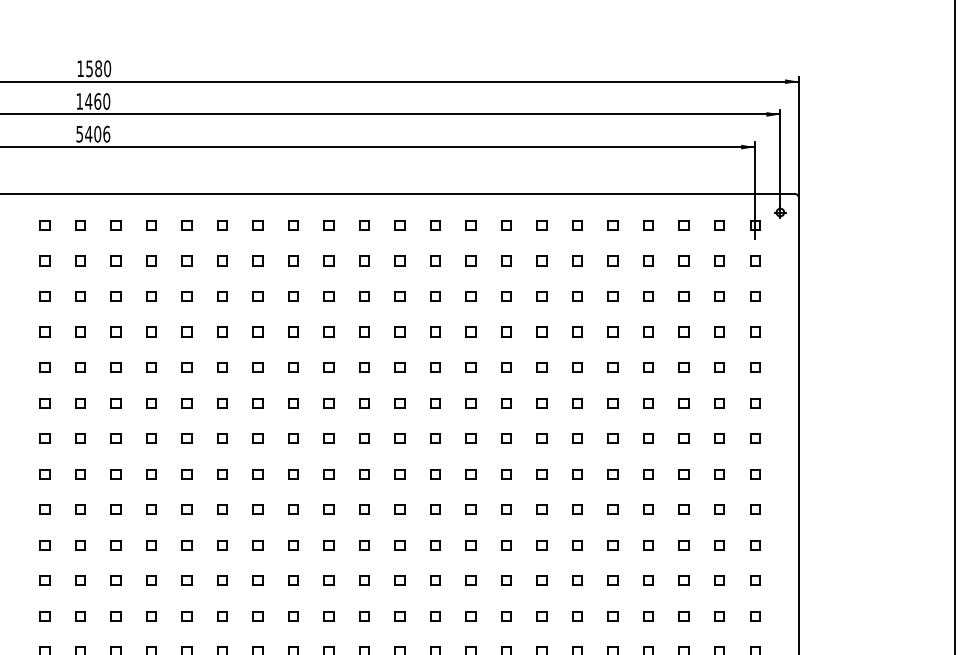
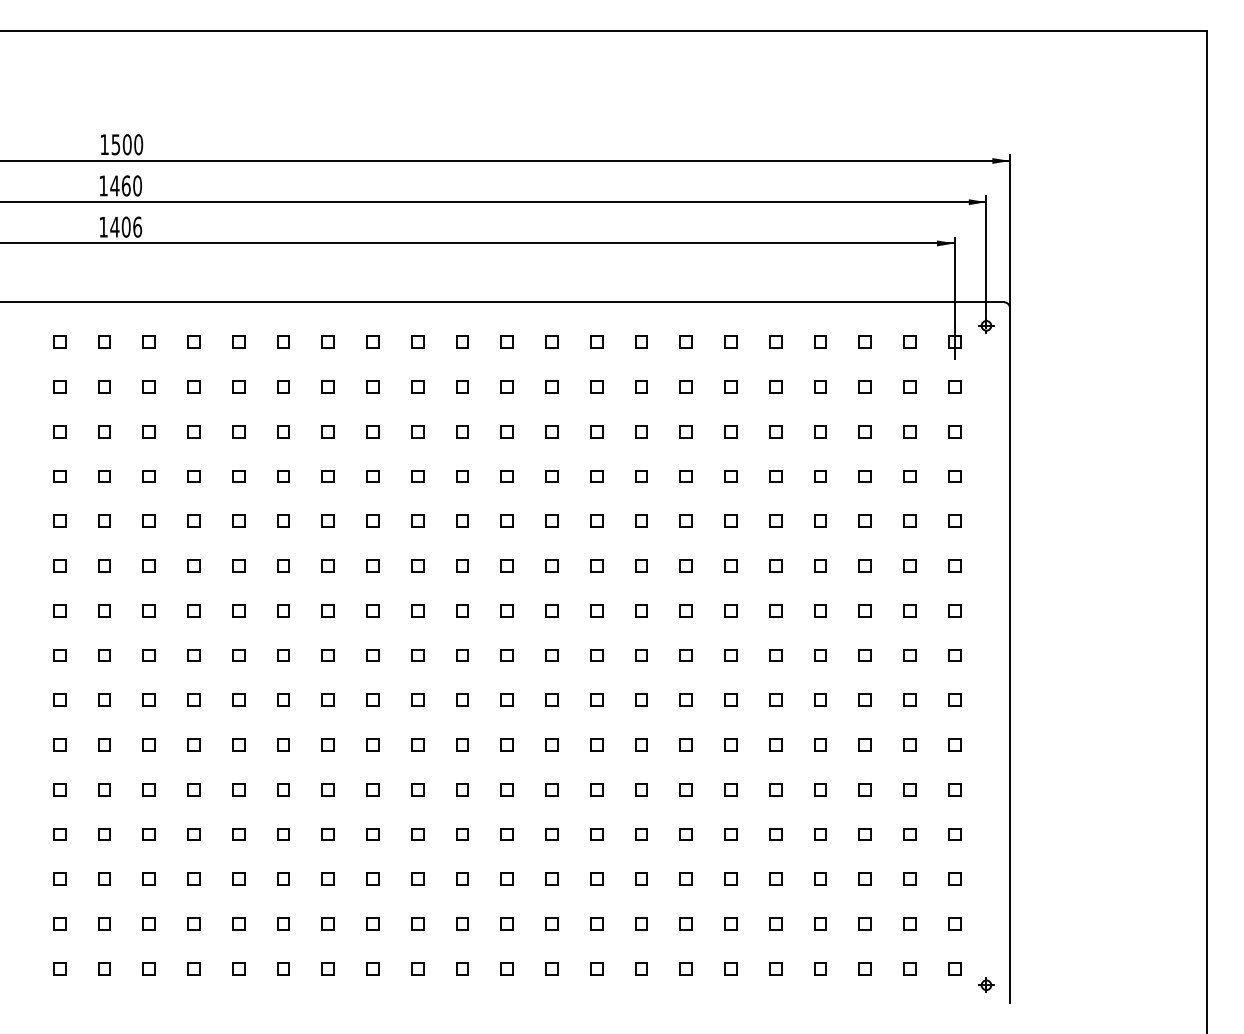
text: (97, 68) -> (126, 144), 1580 -> 1500
text: (79, 133) -> (103, 226), 5406 -> 1406

